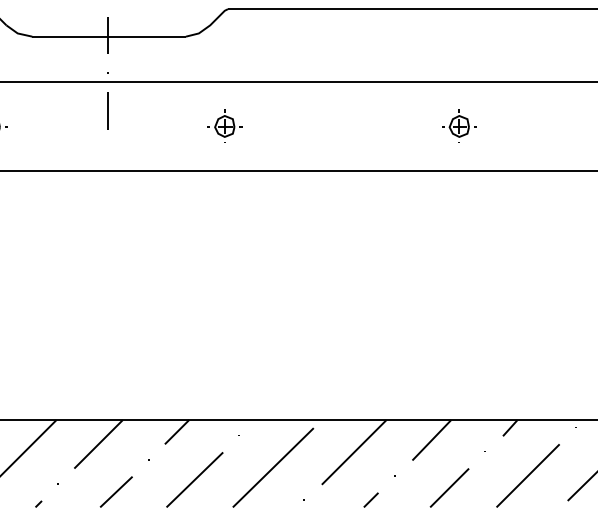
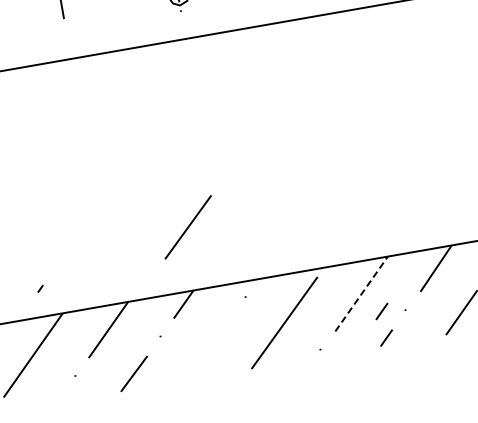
line: (354, 452) -> (361, 294), solid -> dashed
line: (370, 472) -> (381, 310), added
line: (194, 479) -> (187, 226), moved
line: (38, 503) -> (40, 288), moved

